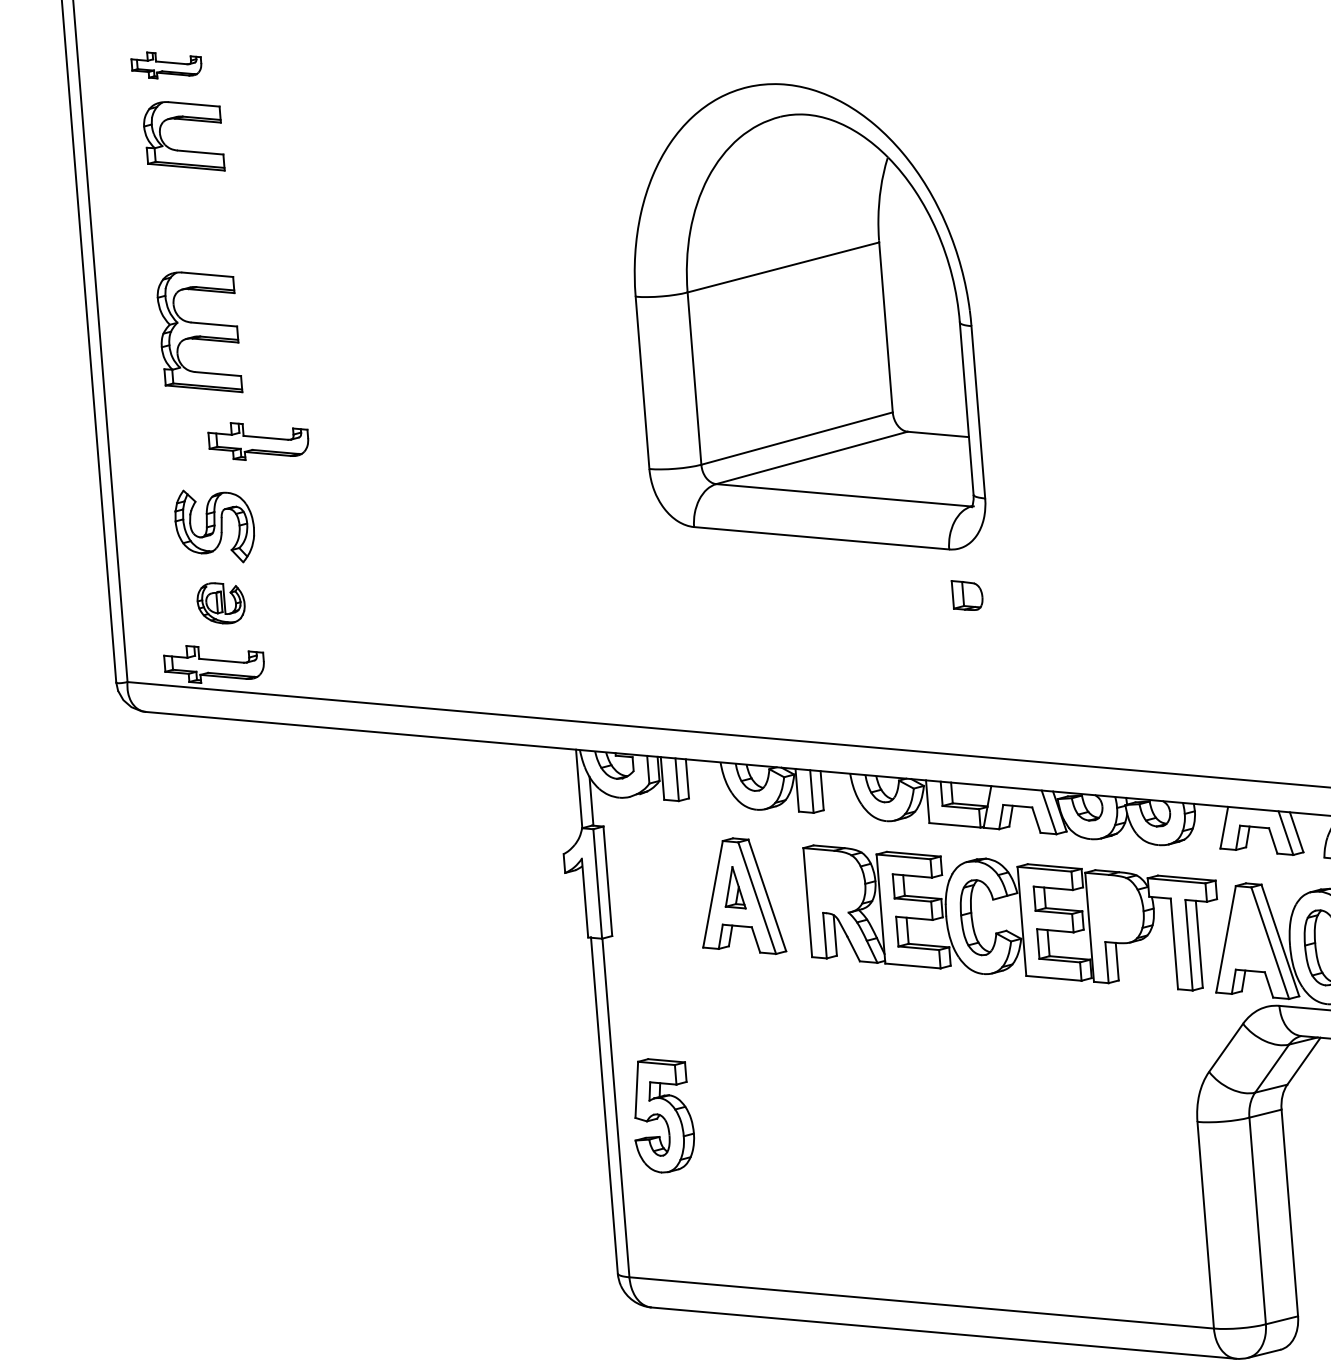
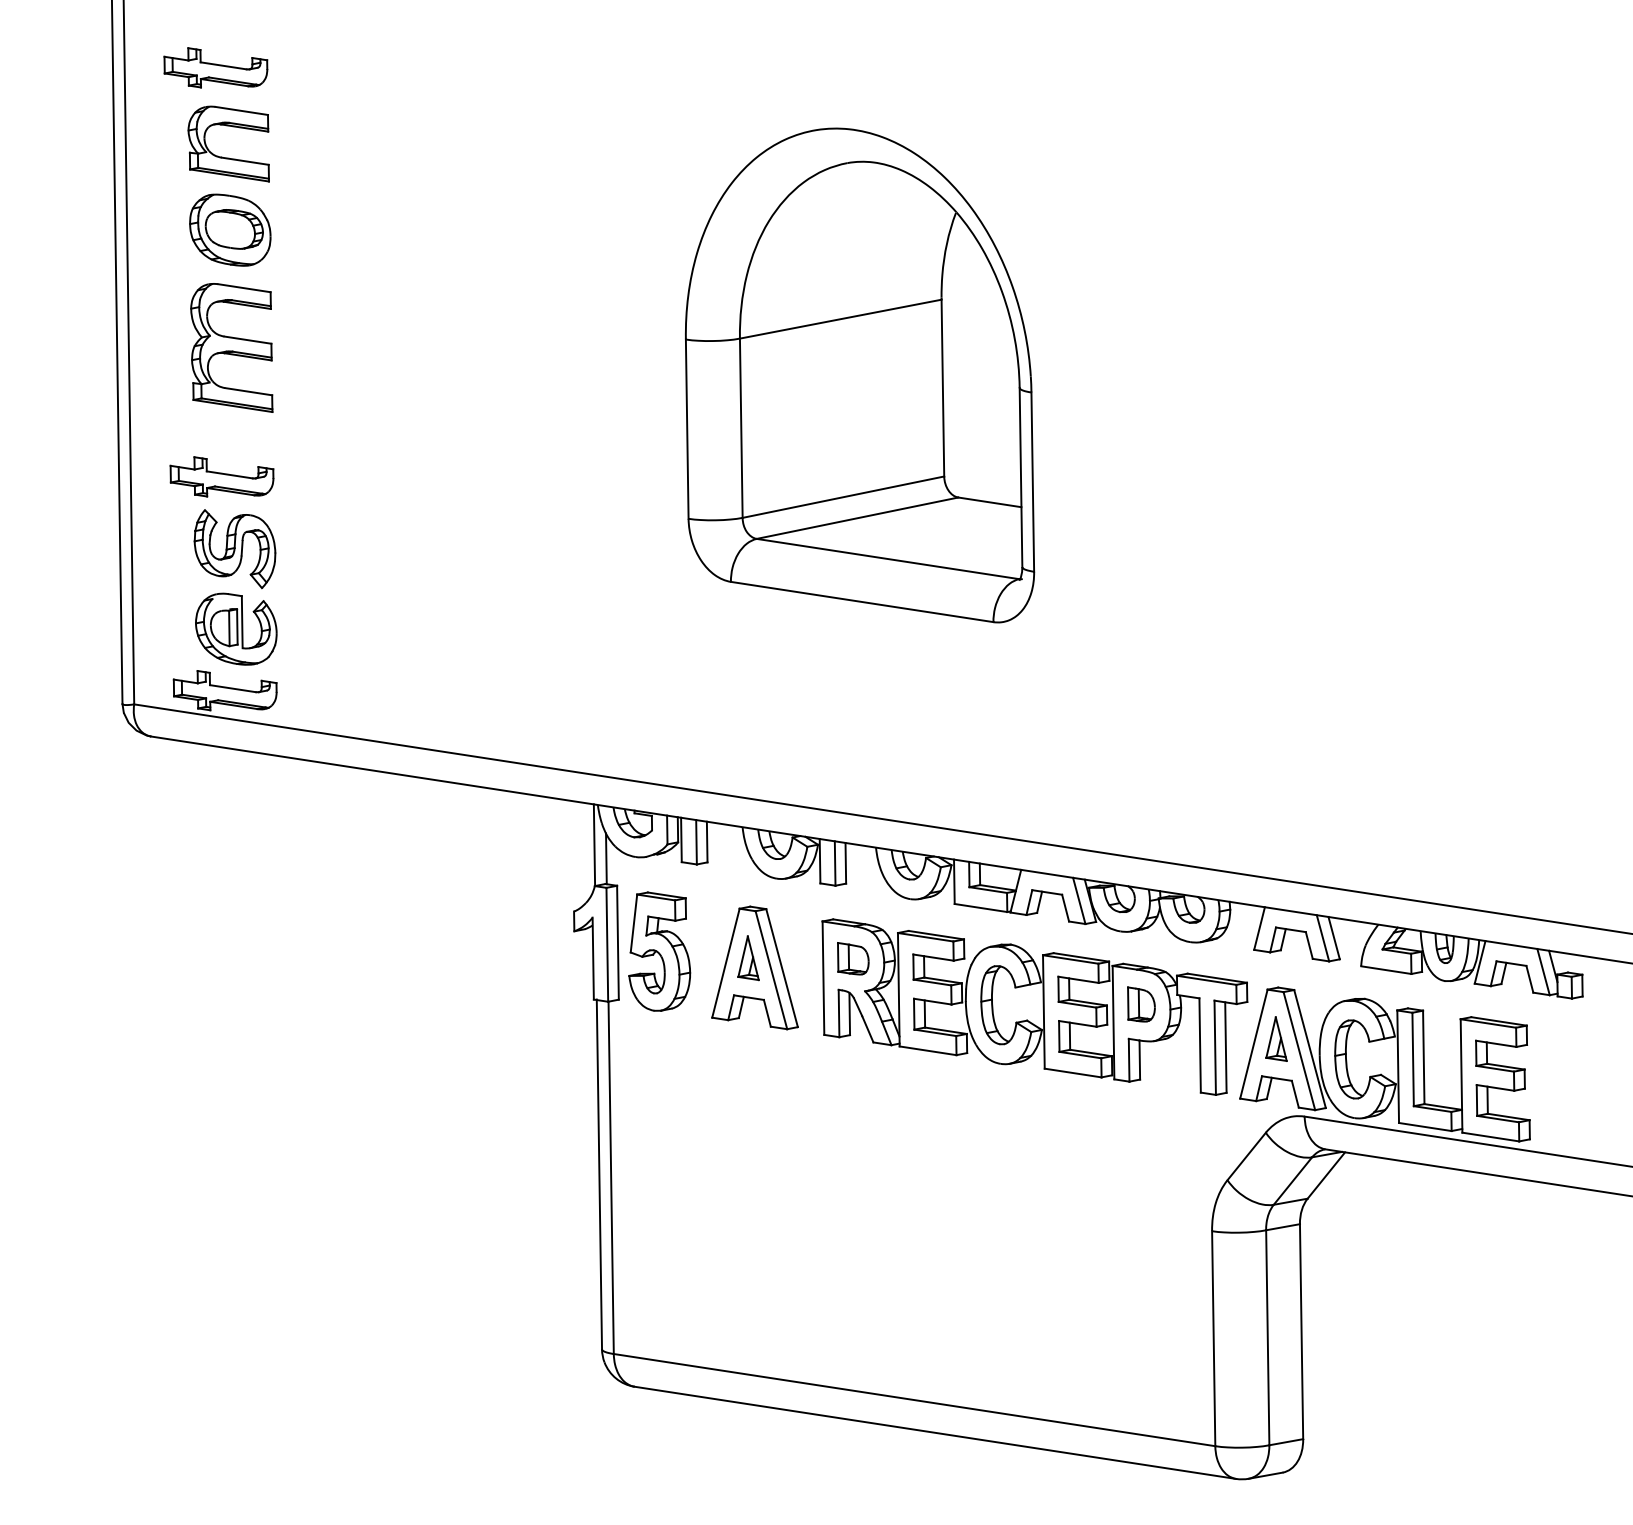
part: (166, 64) -> (215, 67), size x1.43
part: (190, 219) -> (230, 229), added
part: (258, 439) -> (221, 476), moved
part: (967, 595) -> (853, 958), moved
part: (221, 602) -> (236, 628), size x1.67
part: (1115, 908) -> (1141, 1004), added
part: (1247, 932) -> (1276, 1038), added
part: (663, 1115) -> (659, 951), moved

